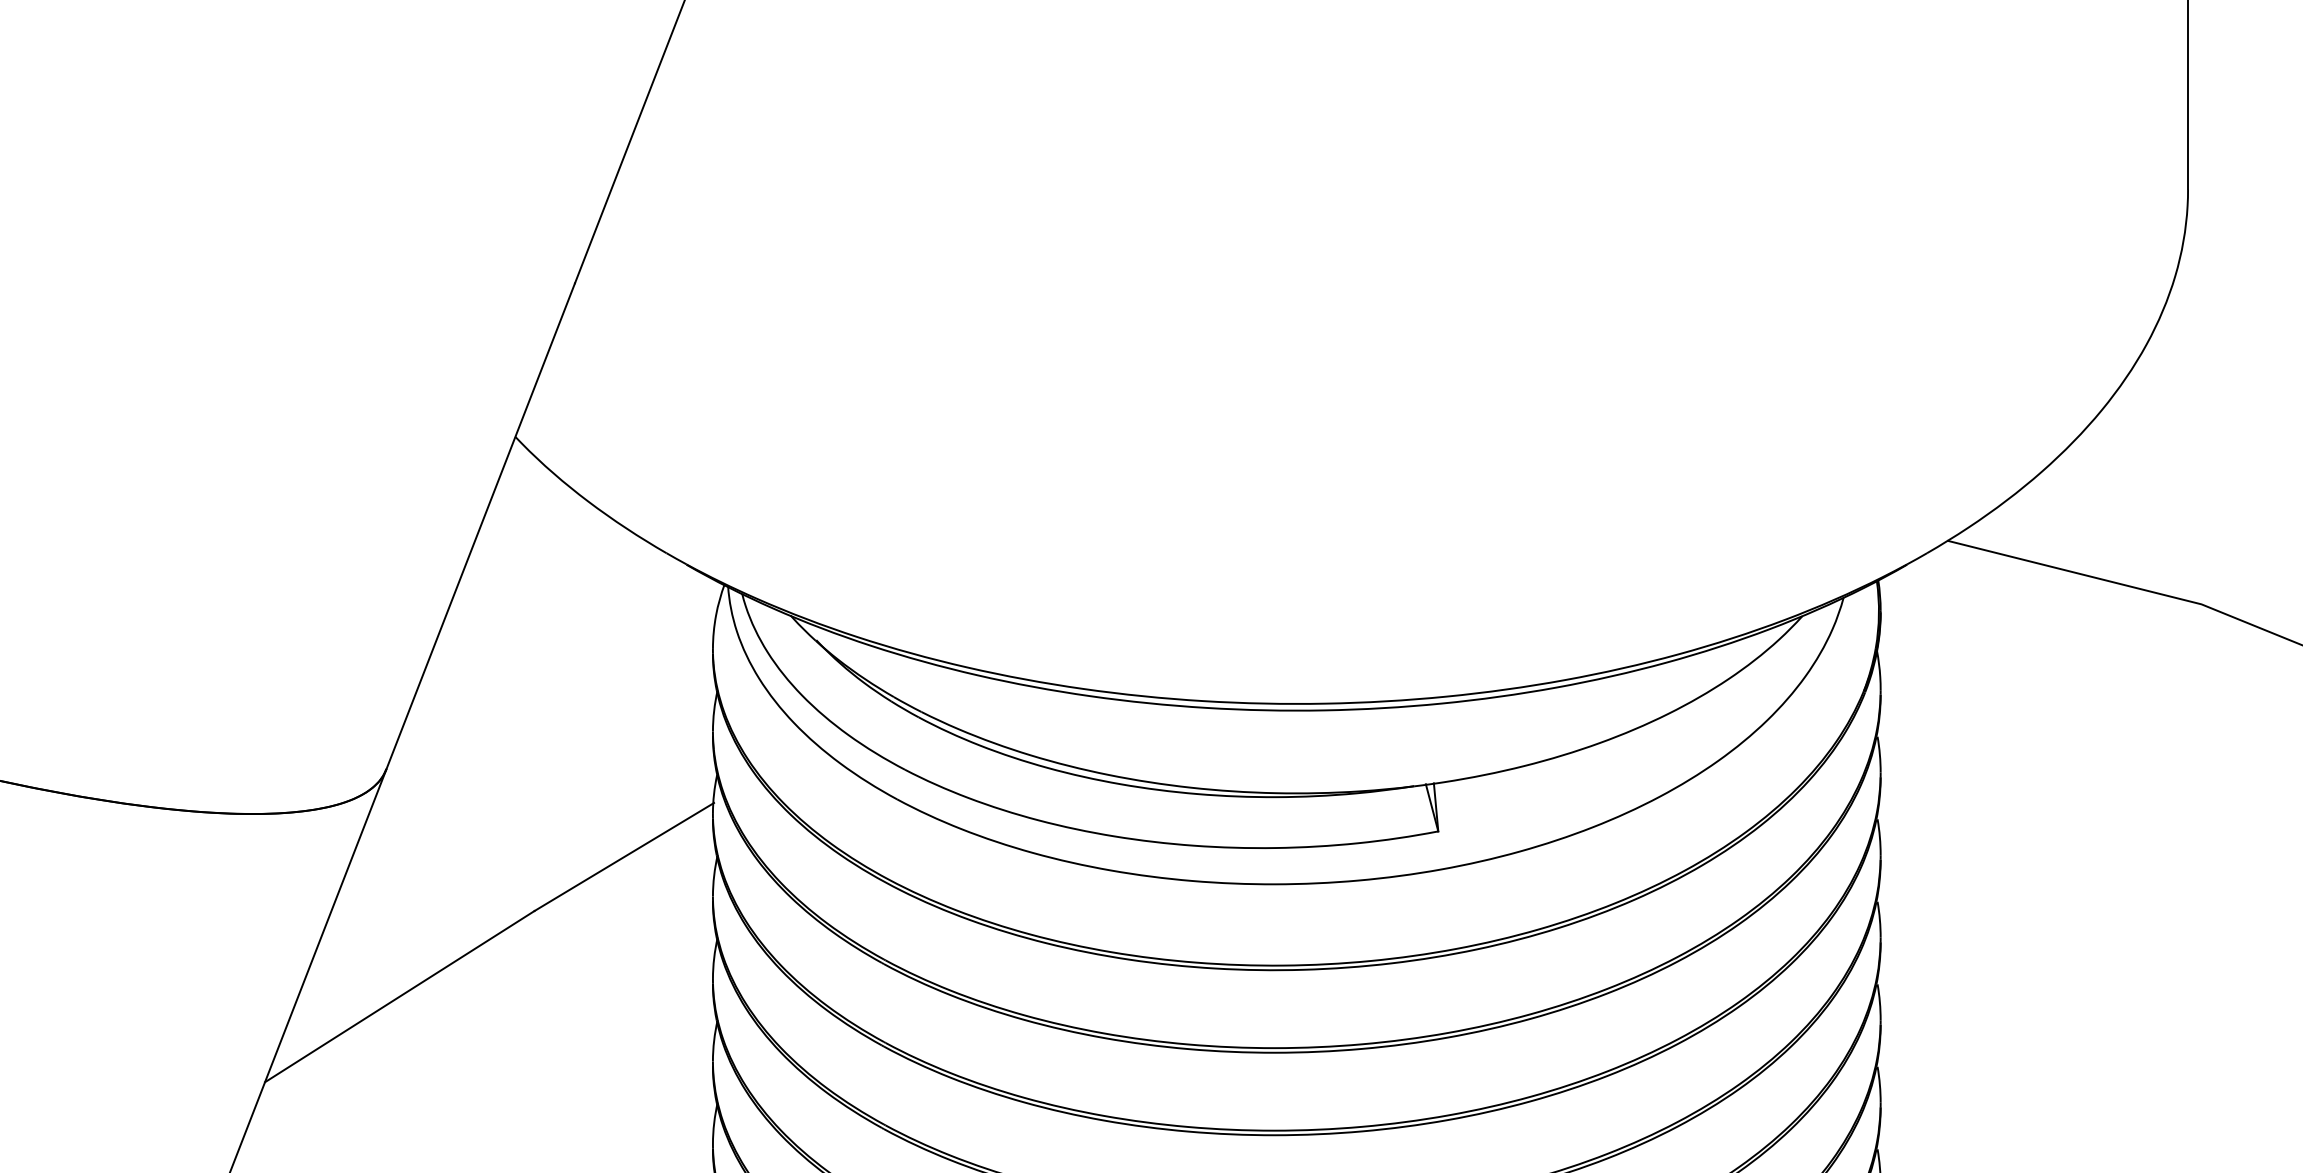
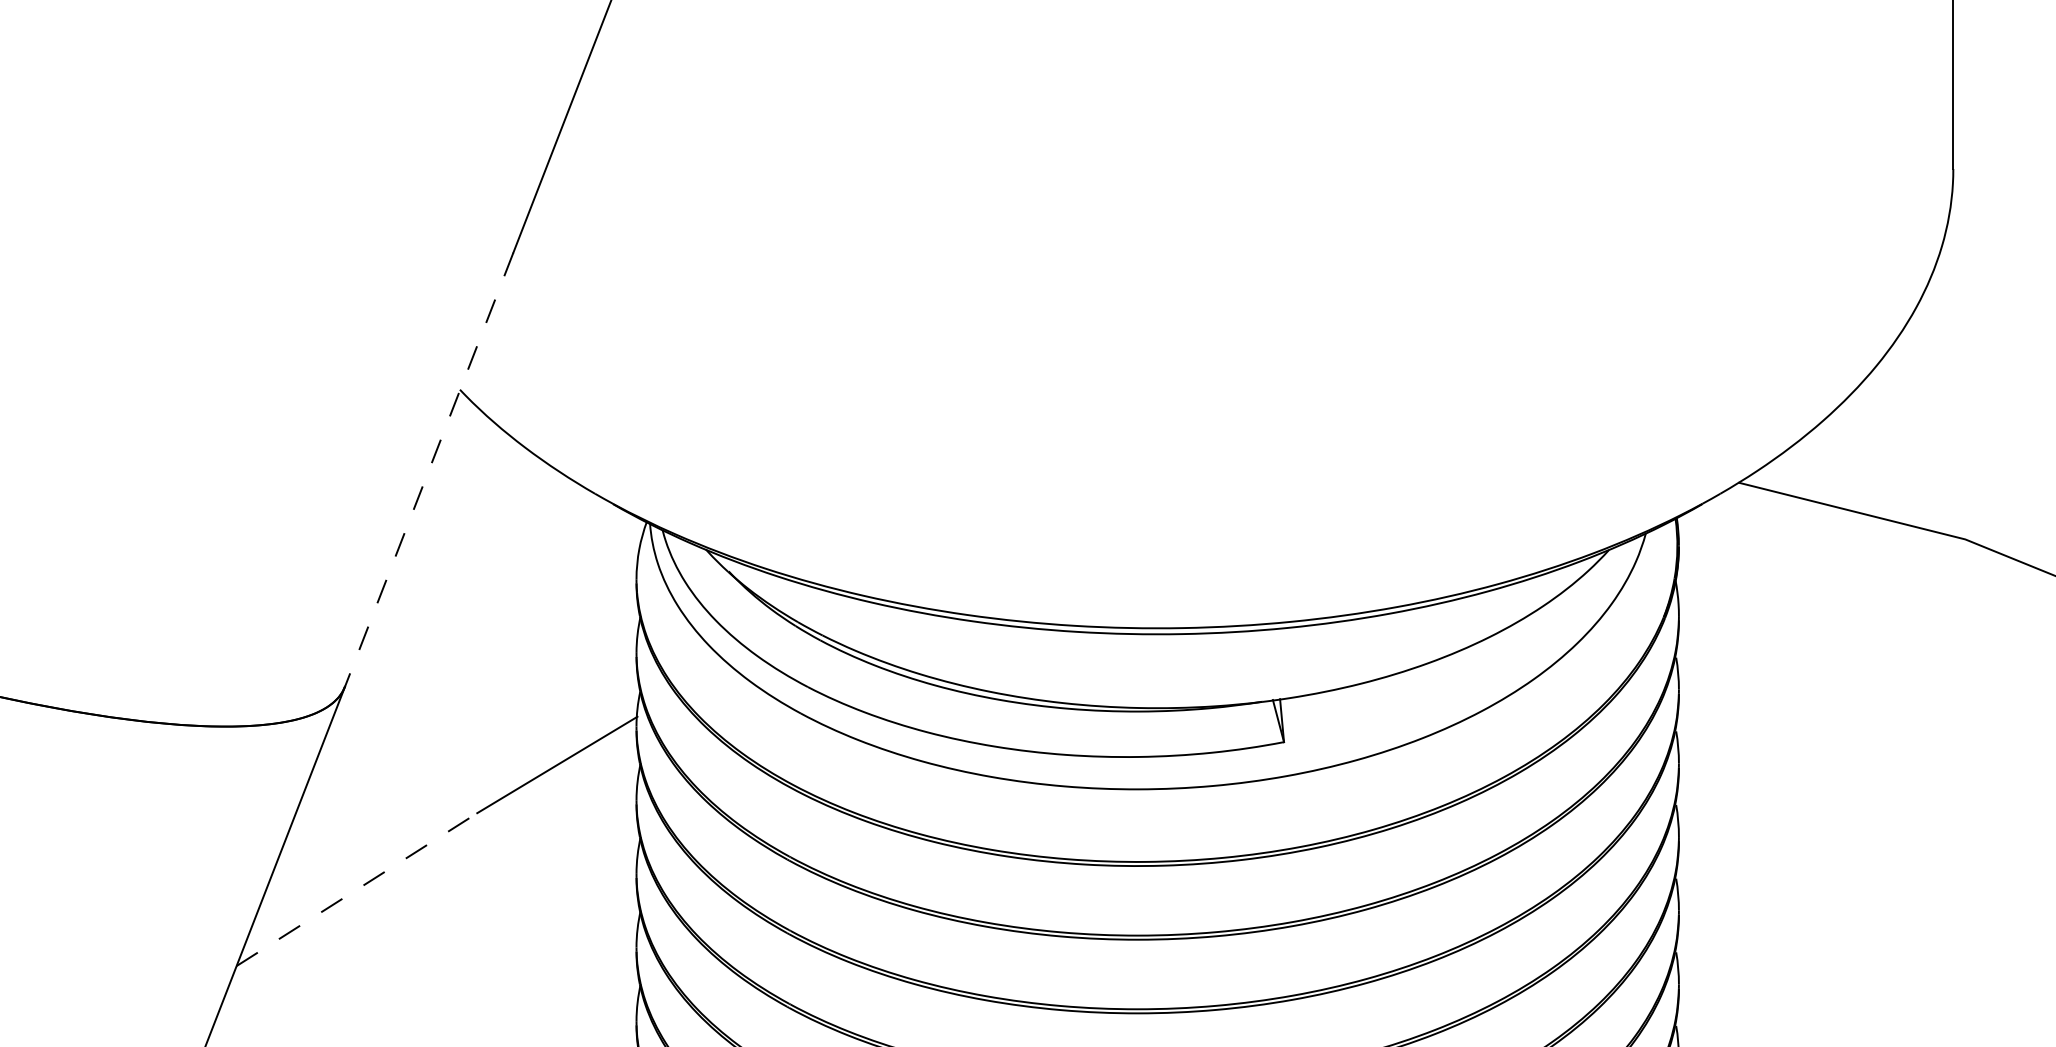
line: (481, 526) -> (429, 469), solid -> dashed
line: (399, 996) -> (356, 889), solid -> dashed

